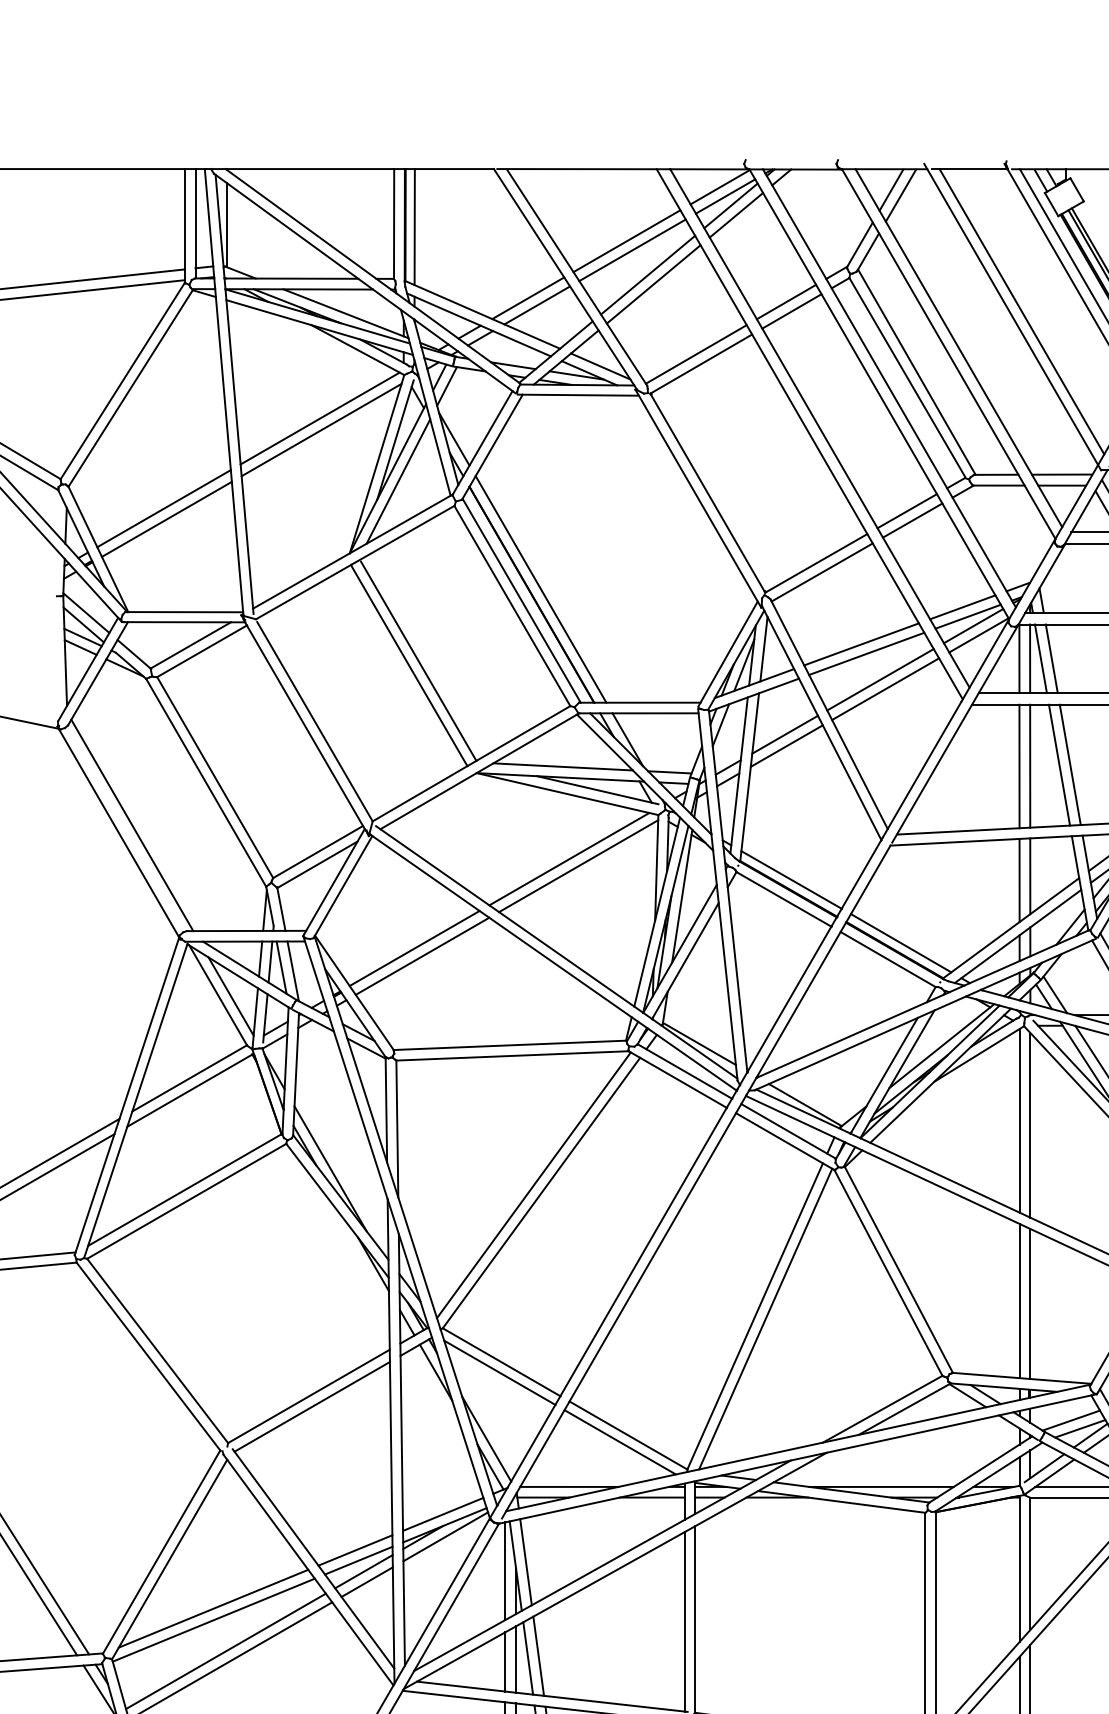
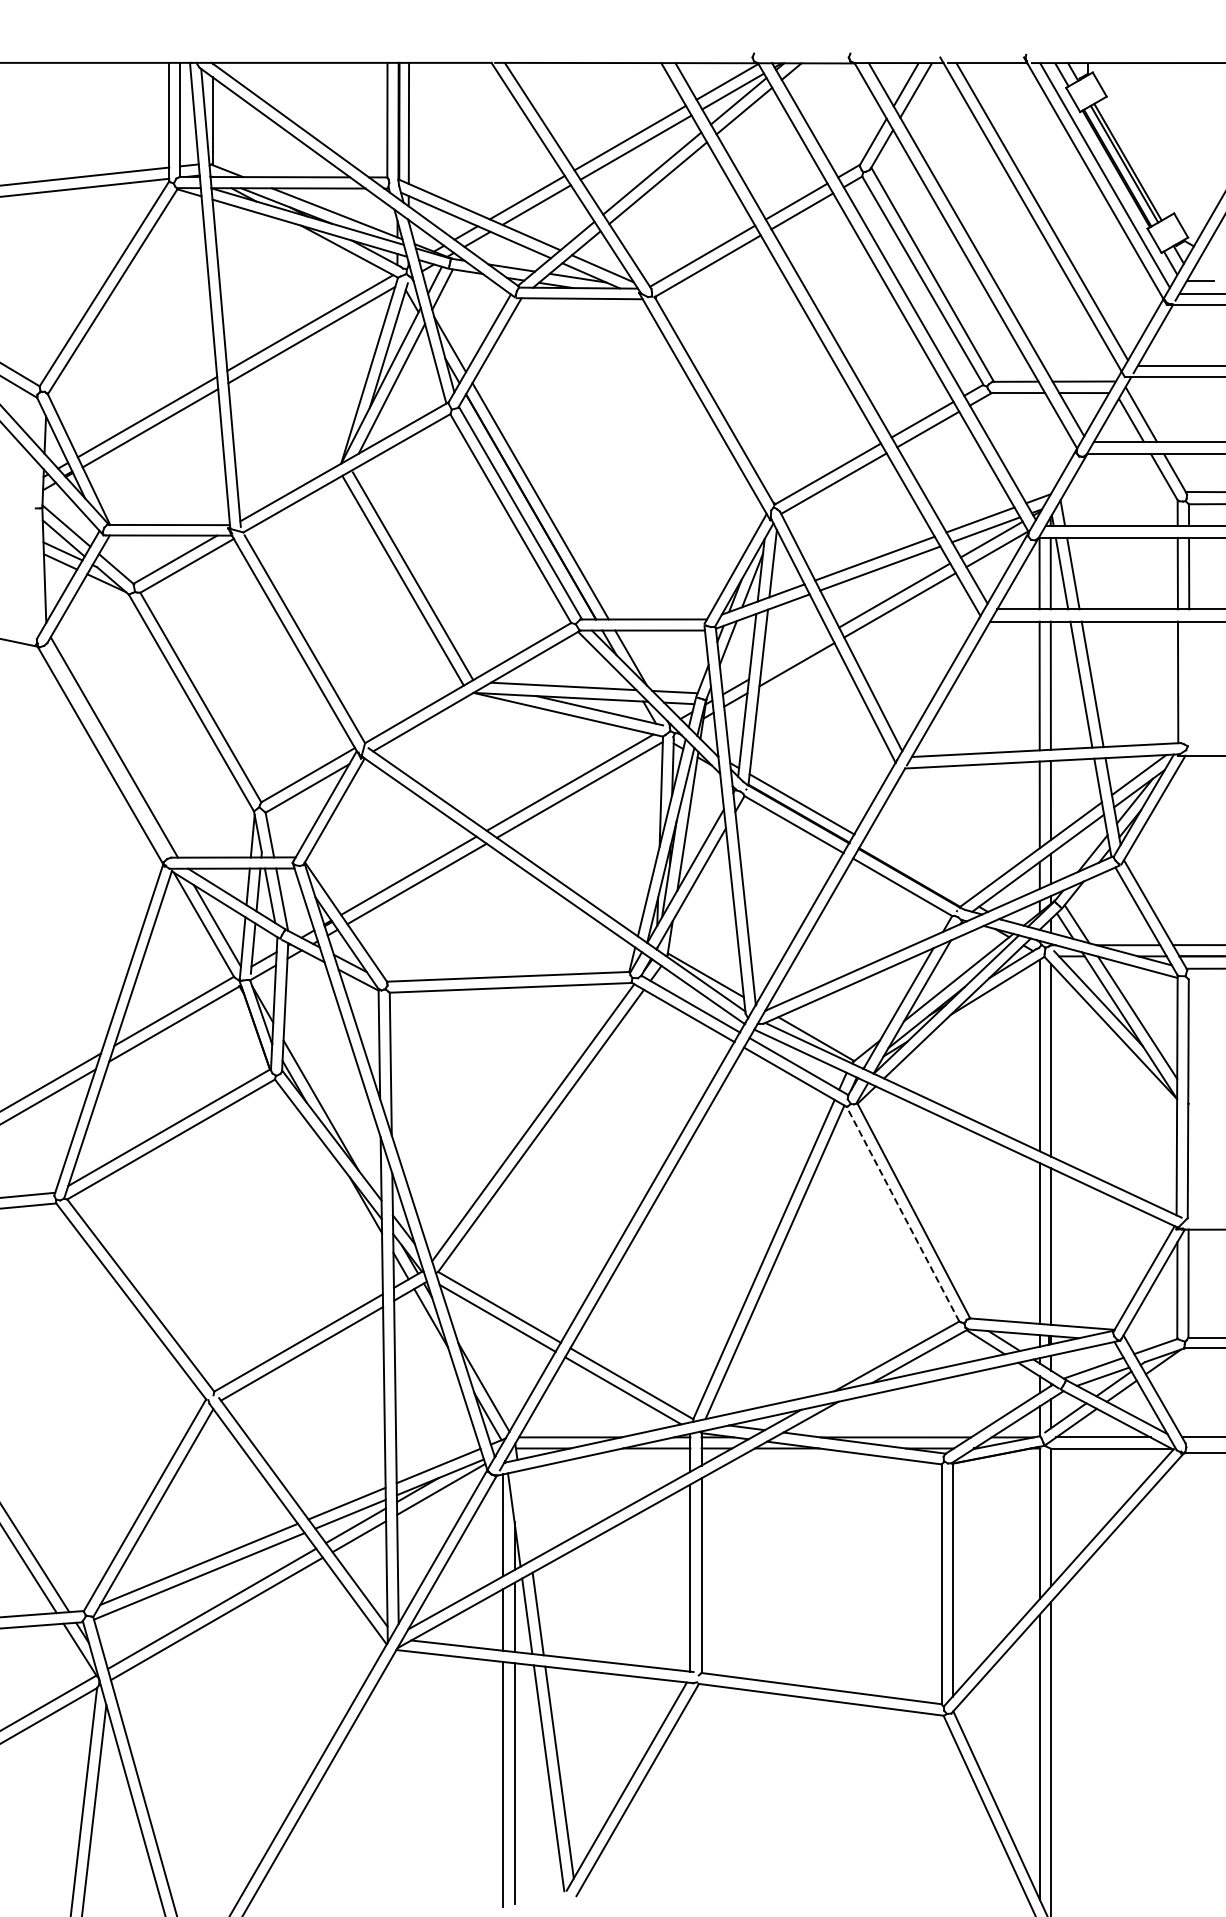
line: (784, 734) -> (794, 652), removed
line: (900, 942) -> (915, 869), removed
line: (887, 1272) -> (902, 1213), solid -> dashed
line: (525, 1561) -> (524, 1515), removed

